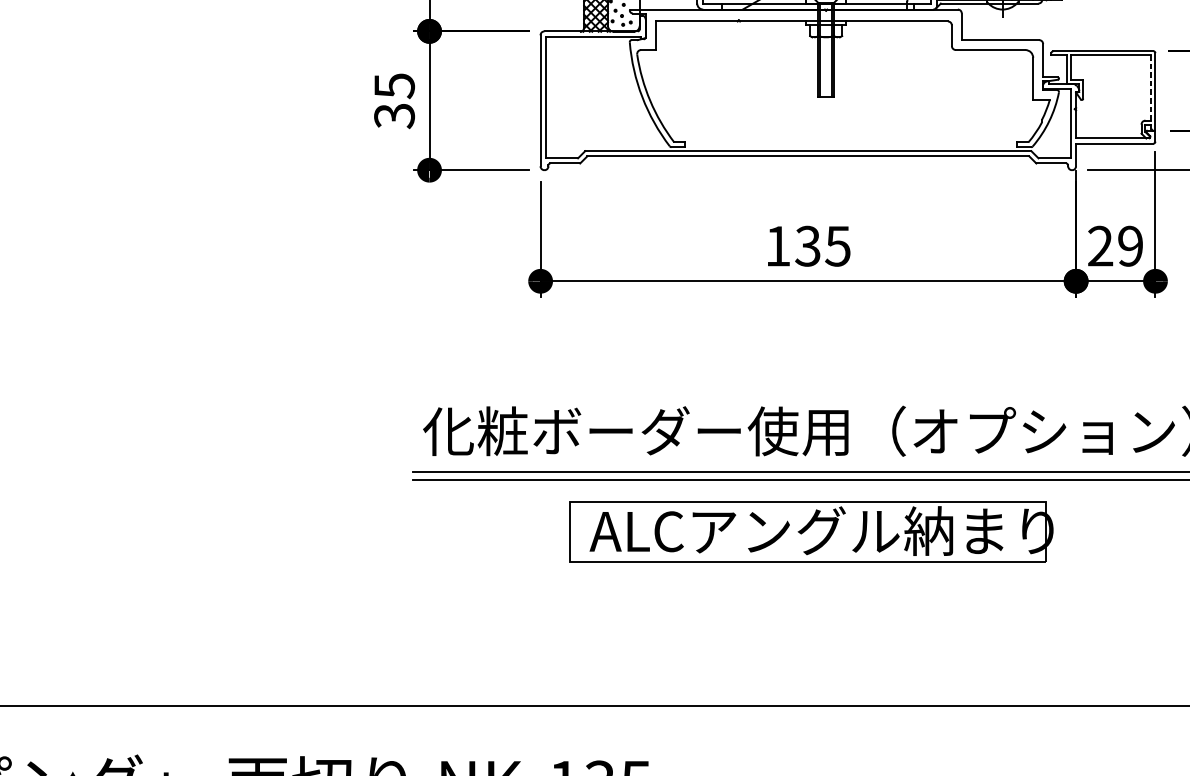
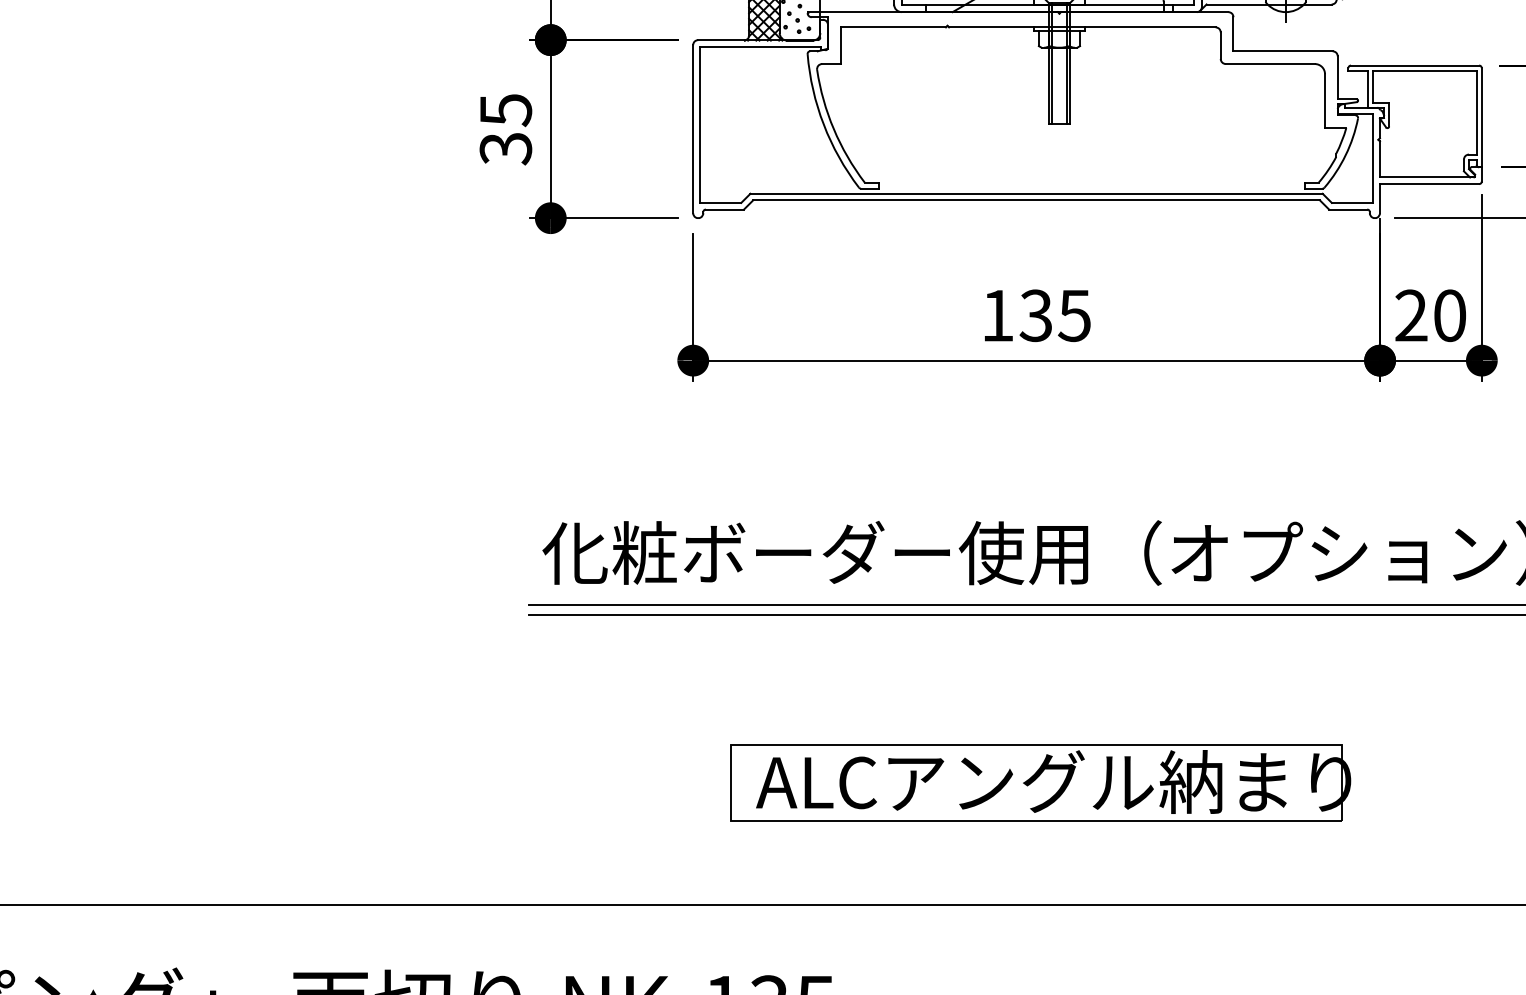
line: (1151, 87) -> (1476, 112), dashed -> solid
text: (1130, 246) -> (1449, 315), 29 -> 20
part: (811, 531) -> (1040, 782), moved

